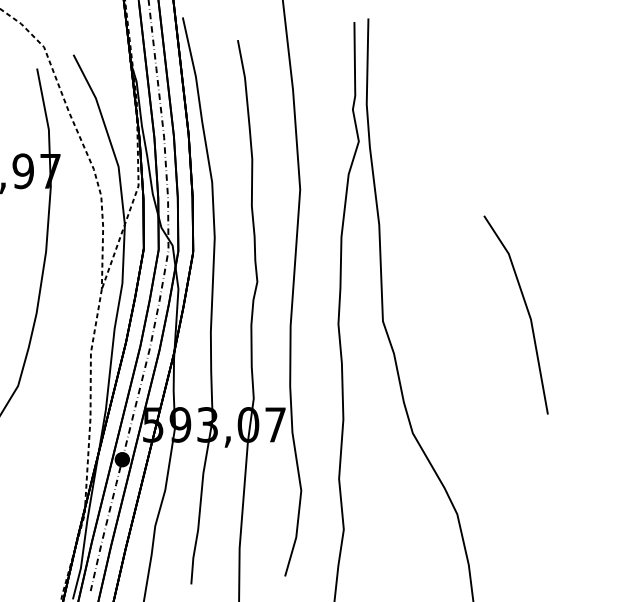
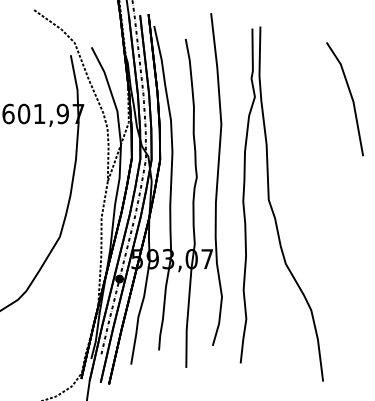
line: (525, 310) -> (350, 96), moved

